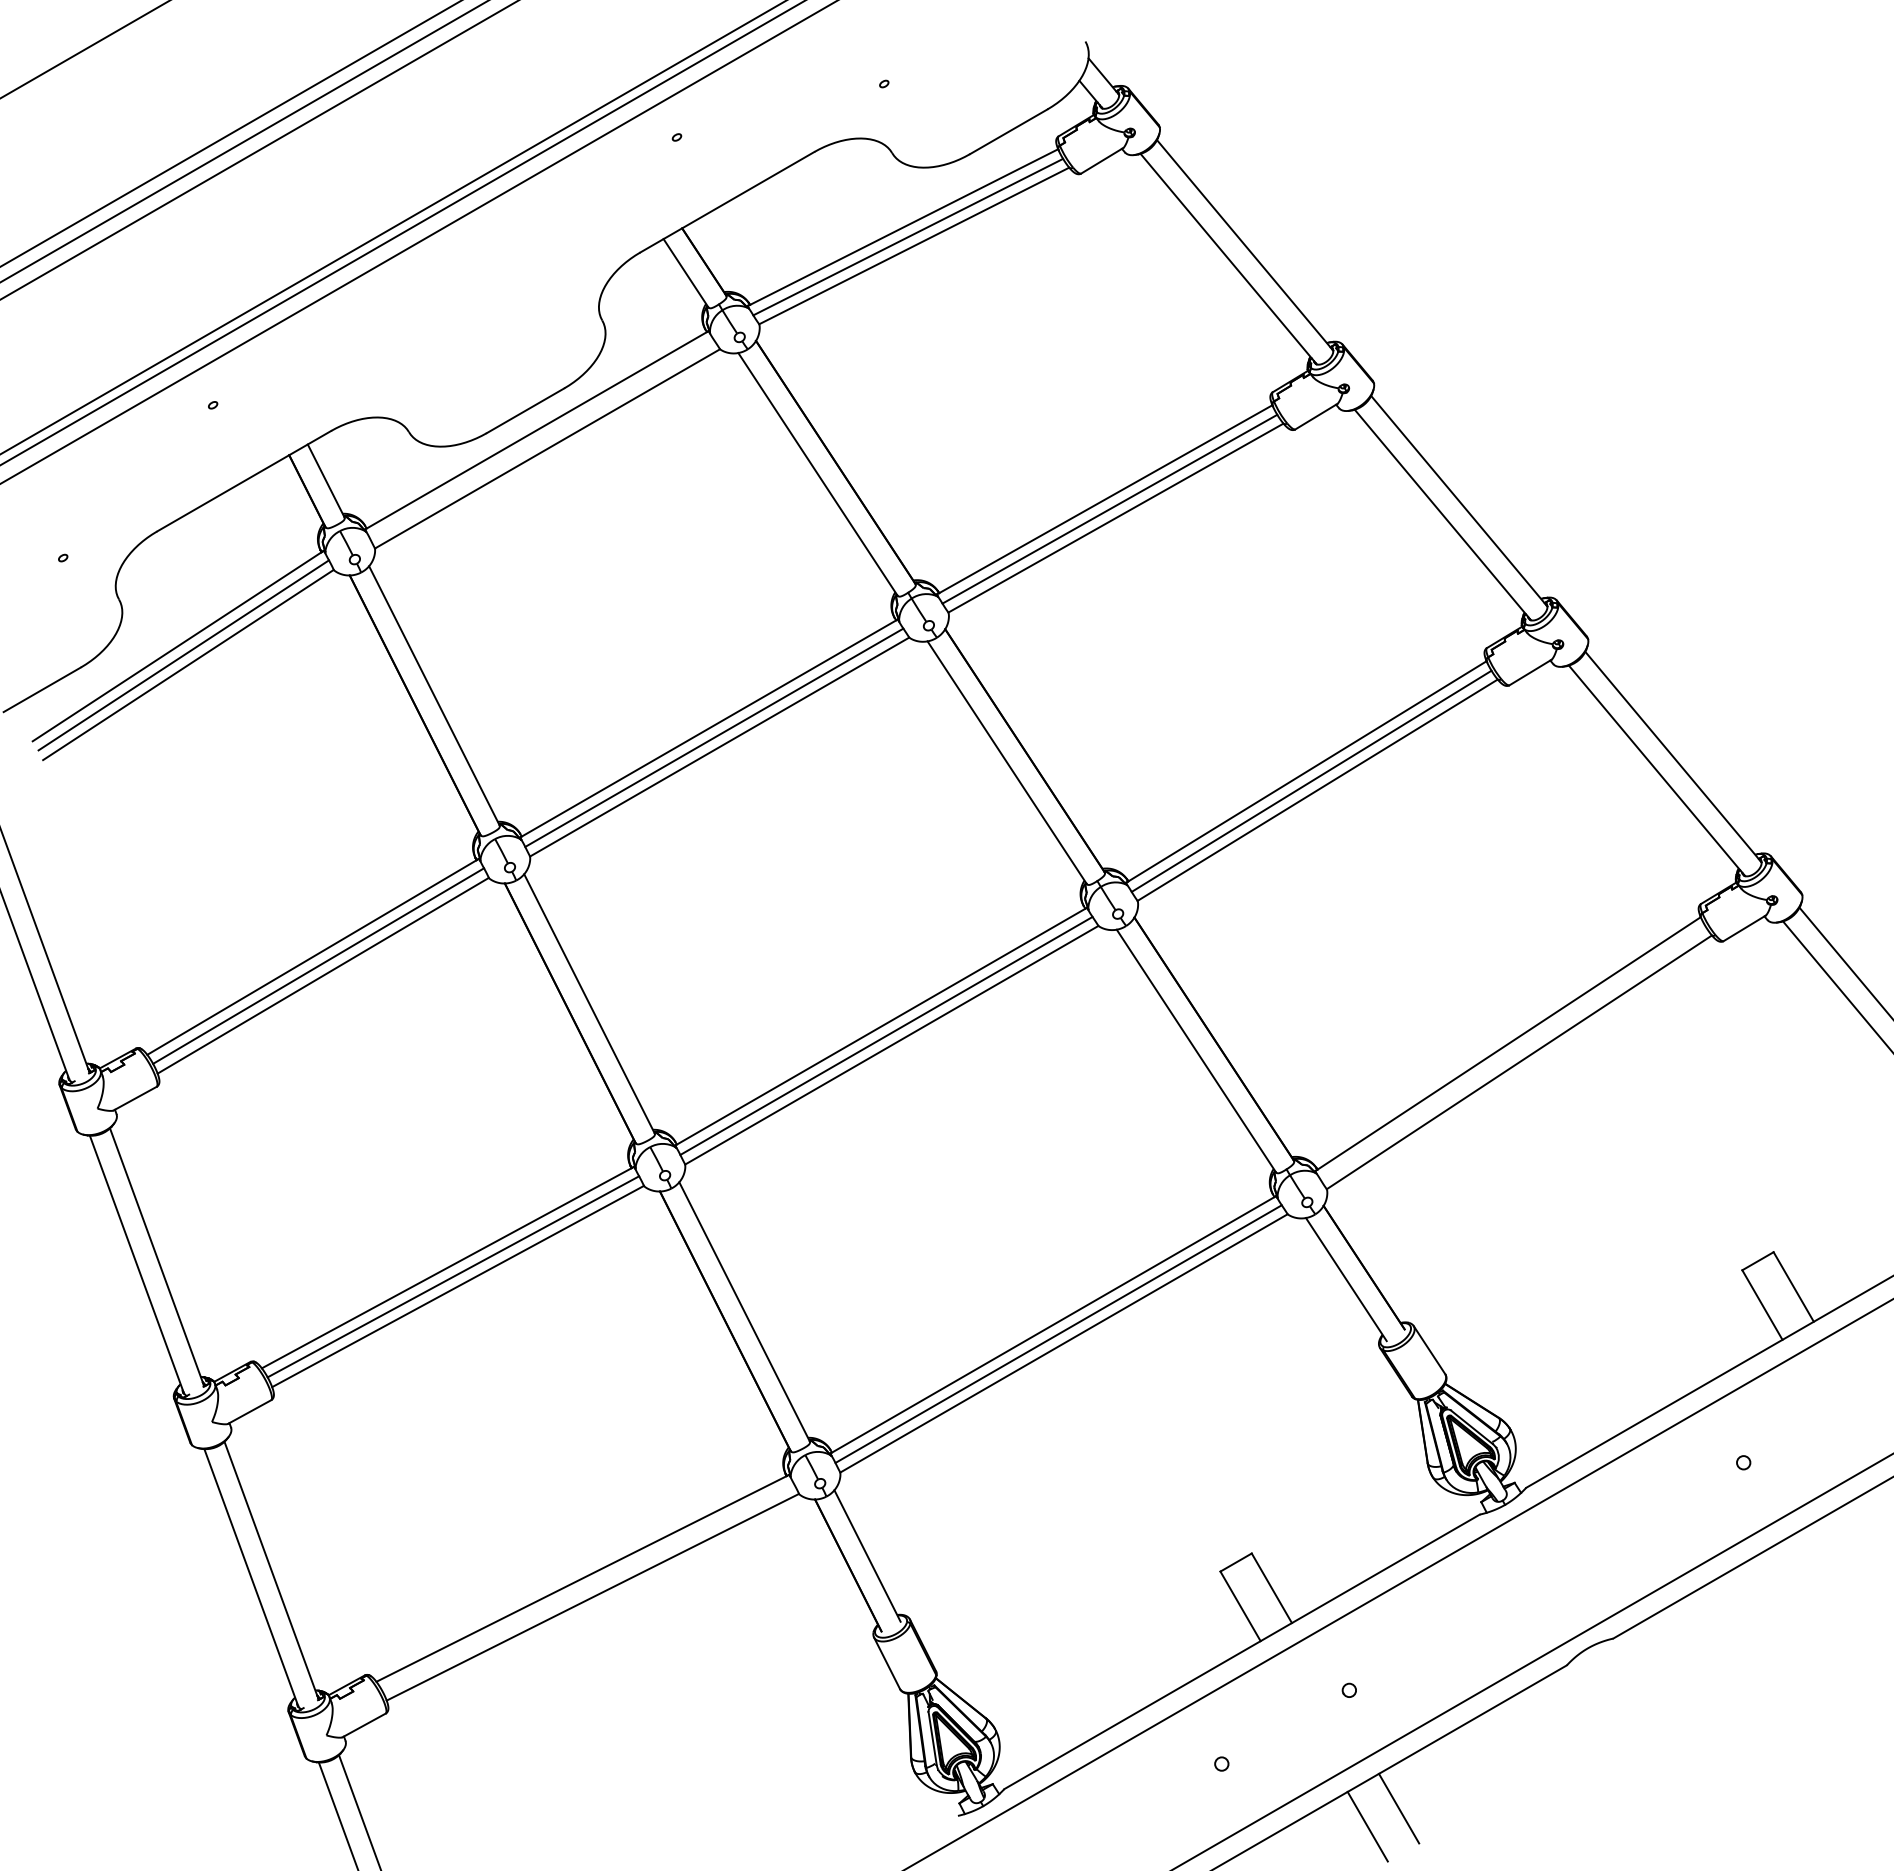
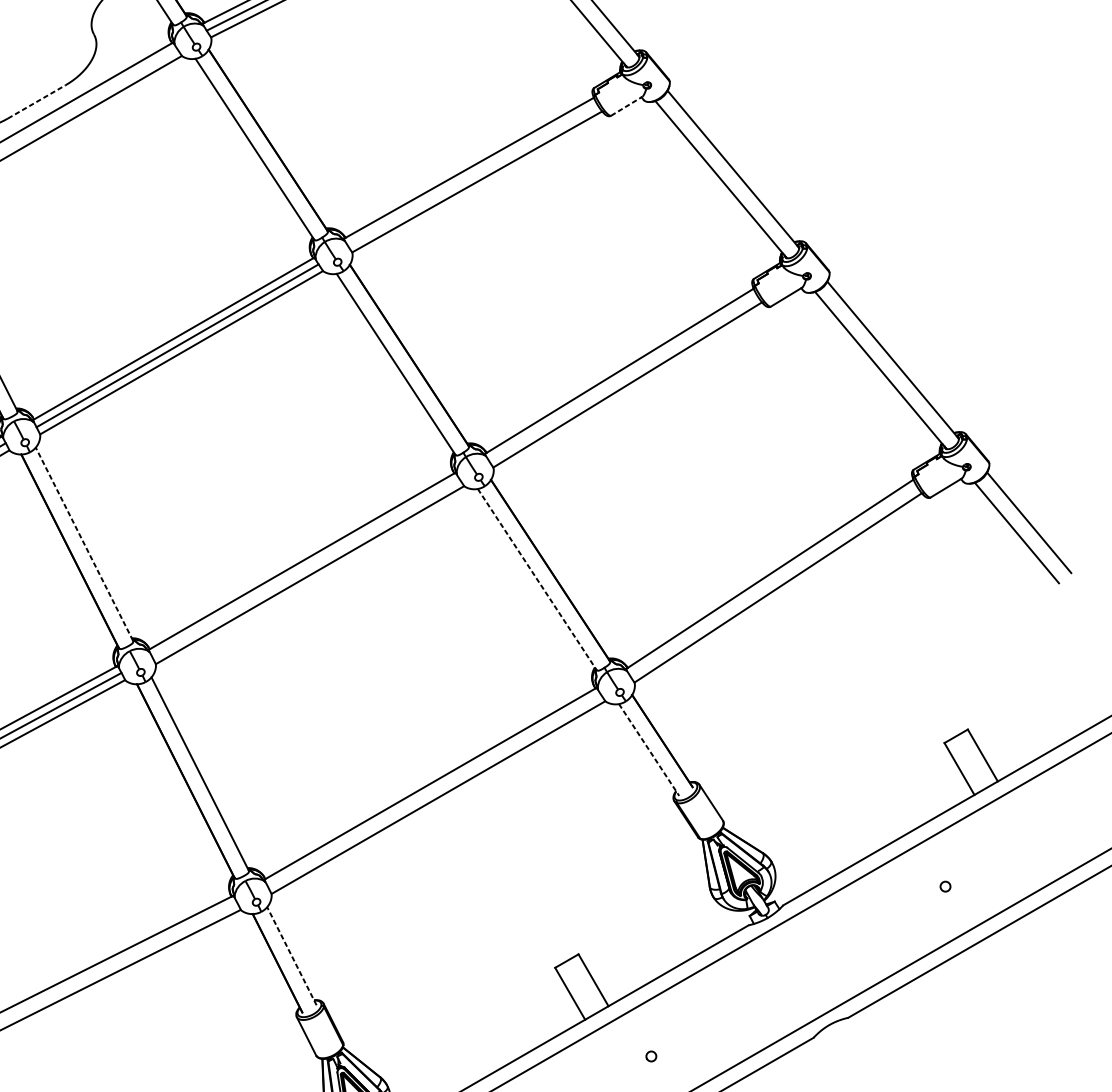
line: (525, 410) -> (36, 101), solid -> dashed
line: (1316, 416) -> (626, 106), solid -> dashed
line: (1109, 508) -> (472, 174), removed
line: (1311, 780) -> (623, 377), removed
line: (589, 1003) -> (84, 544), solid -> dashed
line: (886, 1035) -> (306, 567), removed
line: (1196, 1050) -> (537, 579), solid -> dashed
line: (1346, 1279) -> (649, 749), solid -> dashed
line: (1058, 1333) -> (434, 790), removed
line: (867, 1556) -> (291, 956), solid -> dashed

